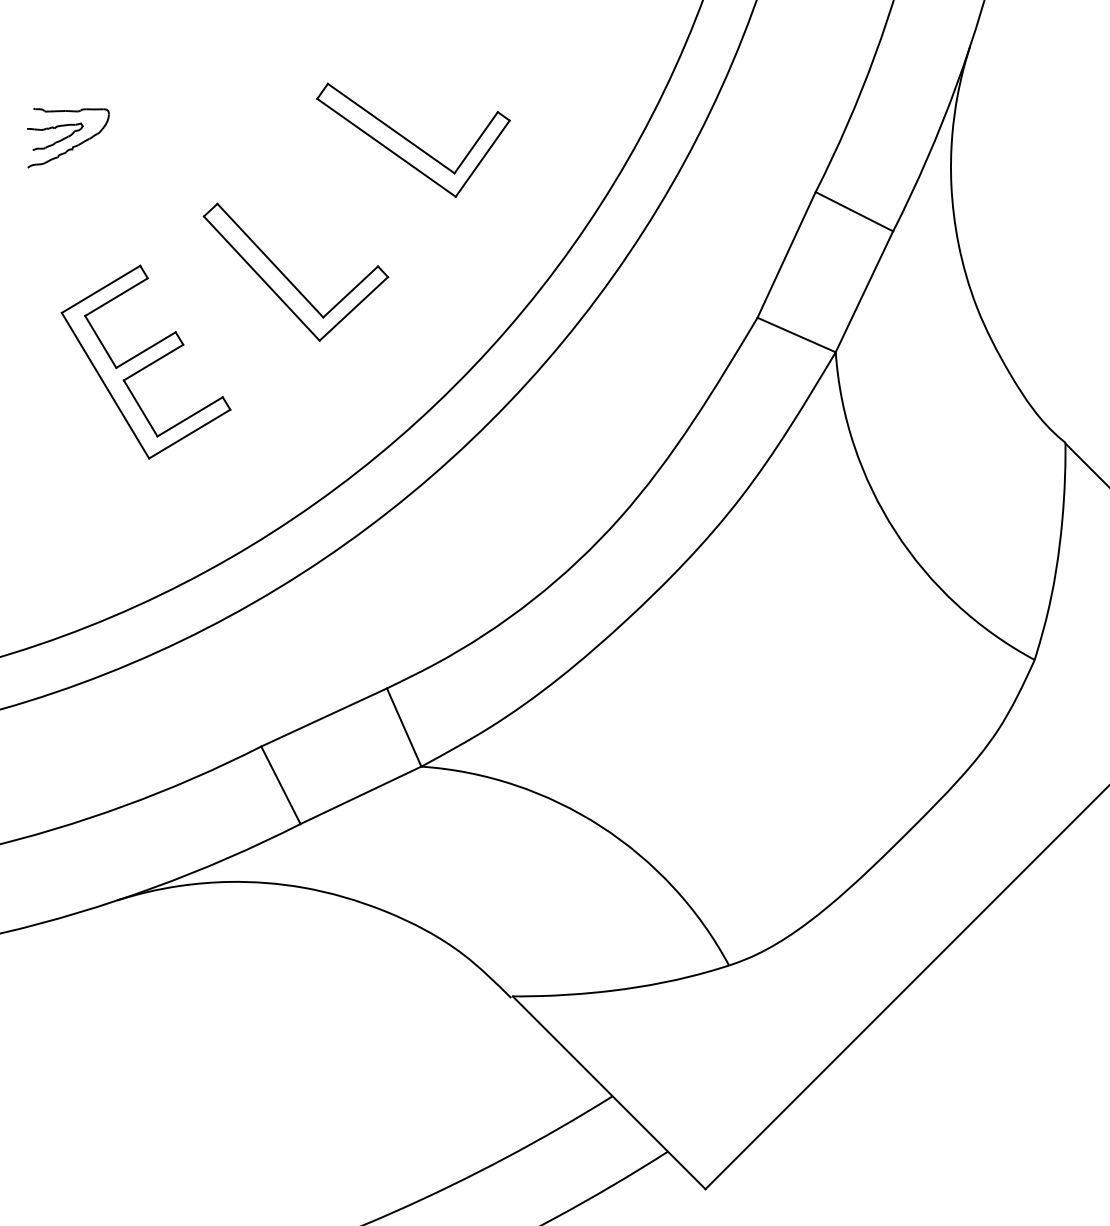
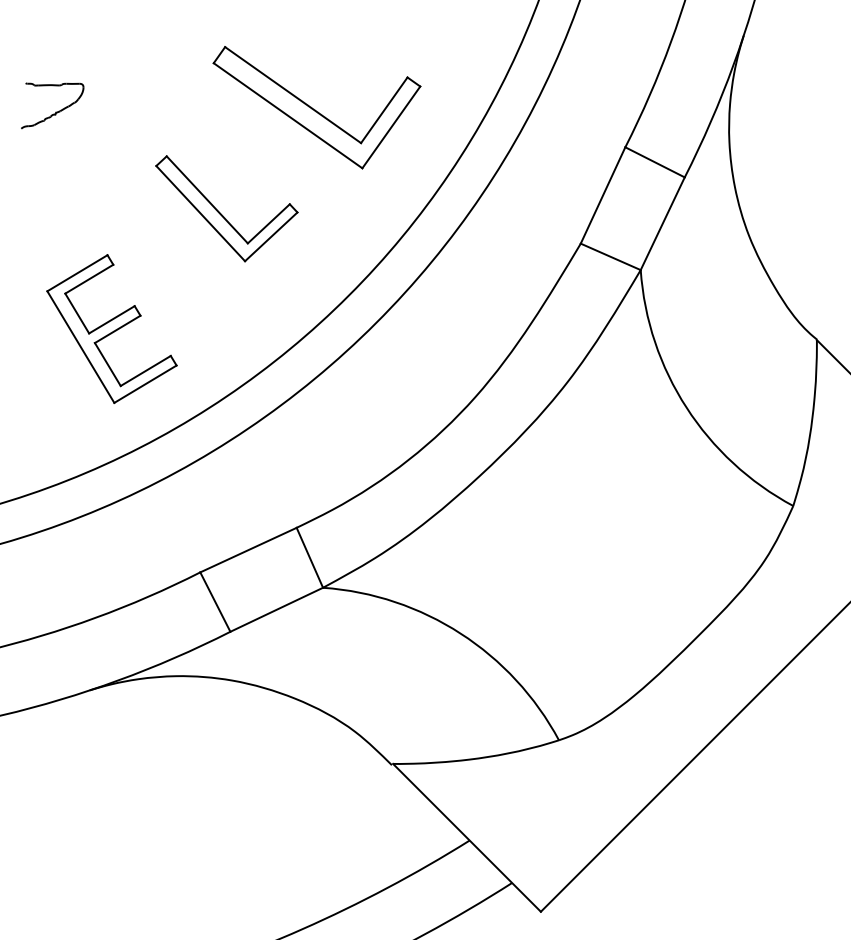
part: (55, 136) -> (42, 104), removed
part: (413, 139) -> (317, 106), size x1.4
part: (145, 361) -> (111, 328), moved

